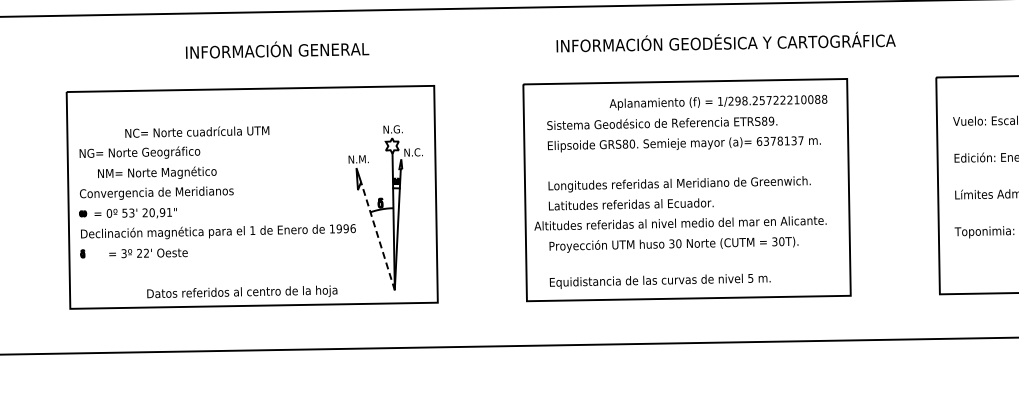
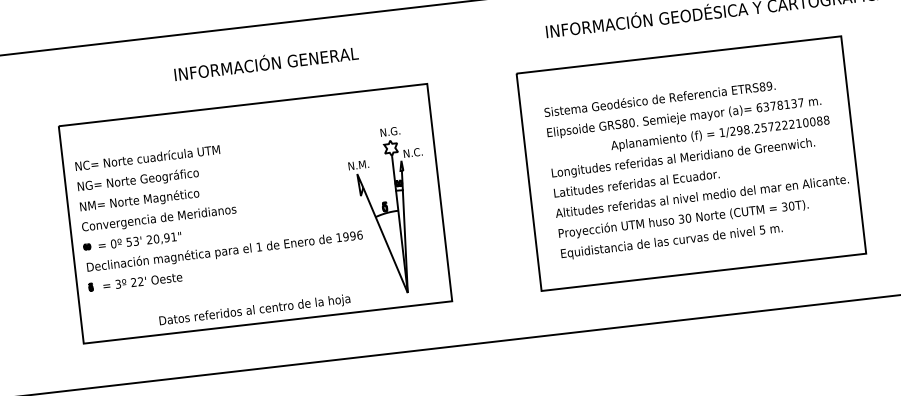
text: (718, 102) -> (720, 133), moved
text: (197, 131) -> (147, 157), moved
text: (157, 172) -> (139, 199), moved
text: (680, 223) -> (702, 196), moved
line: (377, 236) -> (385, 240), dashed -> solid
text: (148, 253) -> (142, 281), moved
text: (659, 280) -> (671, 241), moved

